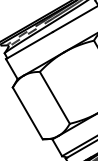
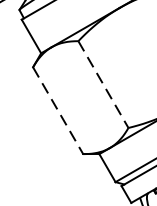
line: (54, 97) -> (102, 83), solid -> dashed
line: (27, 113) -> (57, 110), solid -> dashed

